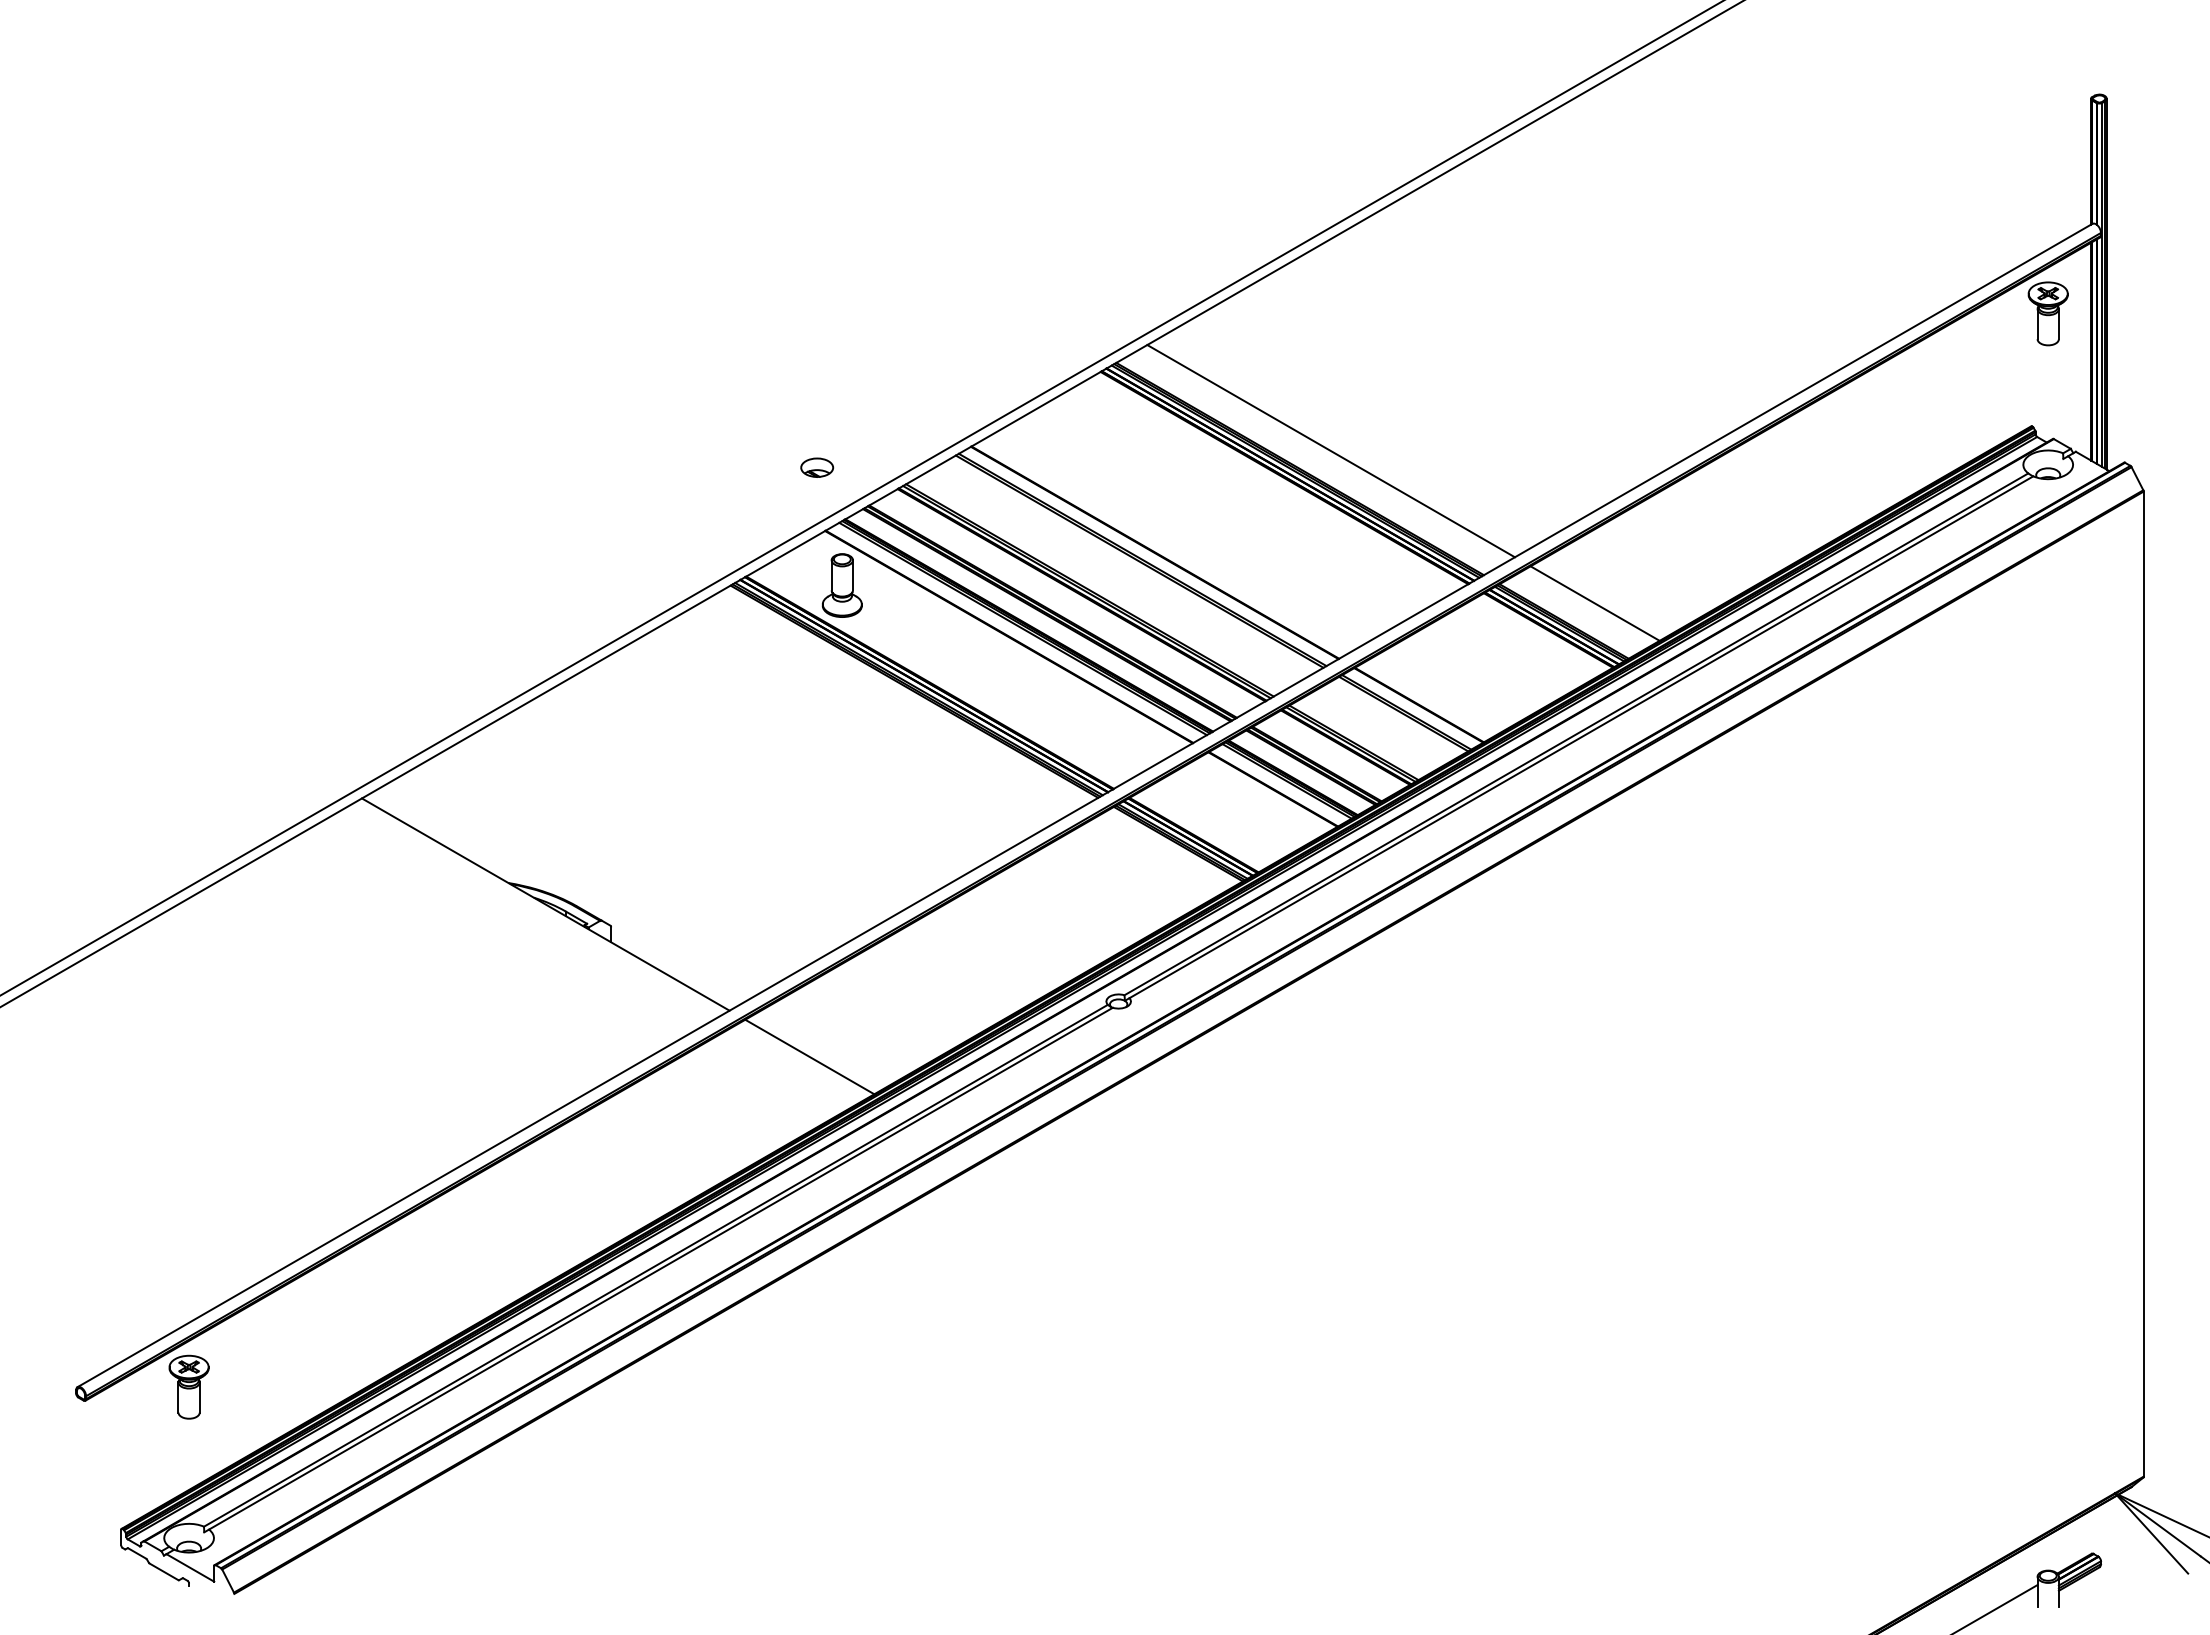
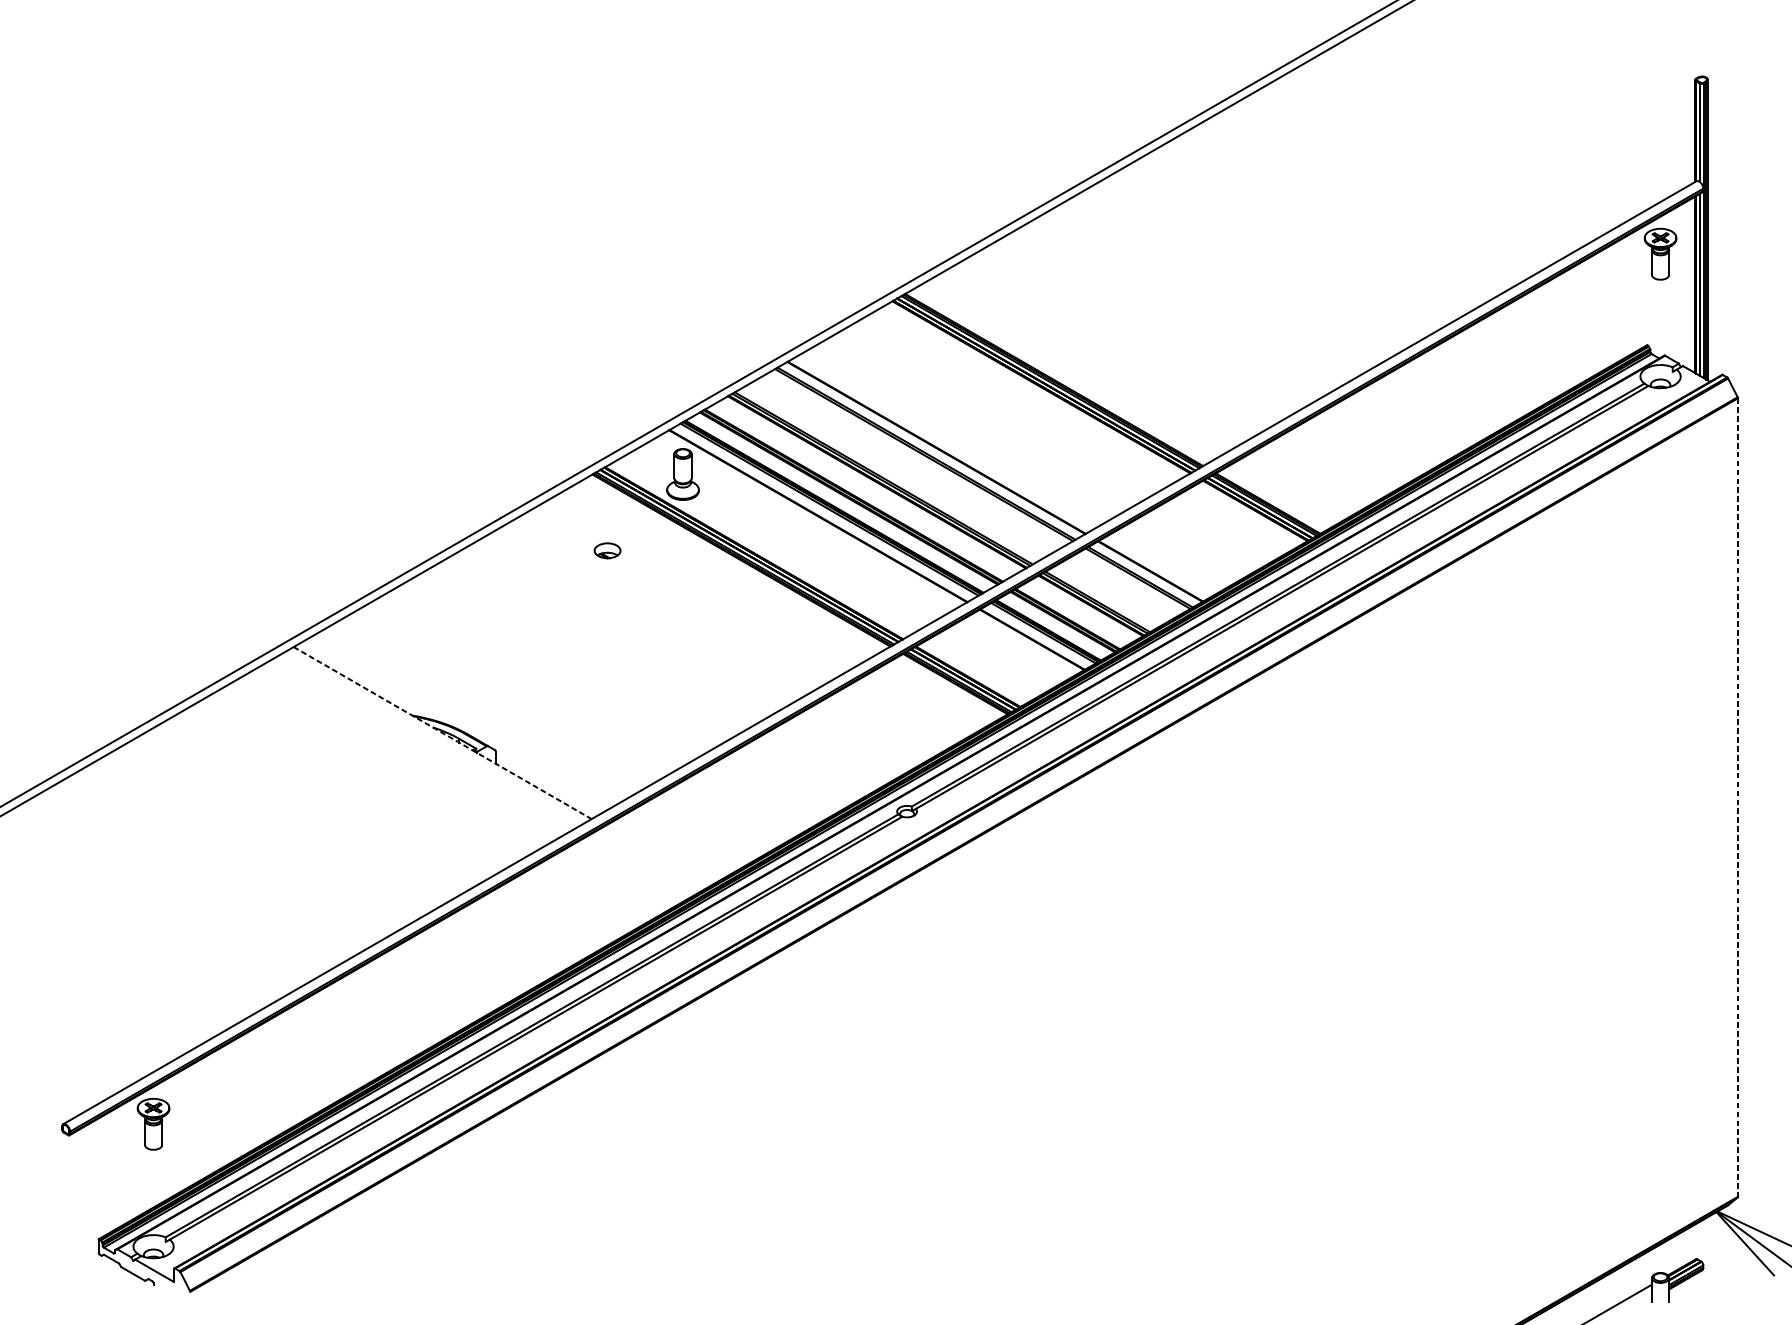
line: (1330, 451) -> (1078, 365), removed
part: (817, 467) -> (607, 550), moved
line: (1594, 603) -> (1292, 489), removed
line: (546, 904) -> (443, 733), solid -> dashed
line: (2143, 984) -> (1737, 797), solid -> dashed
line: (809, 1056) -> (656, 856), removed

